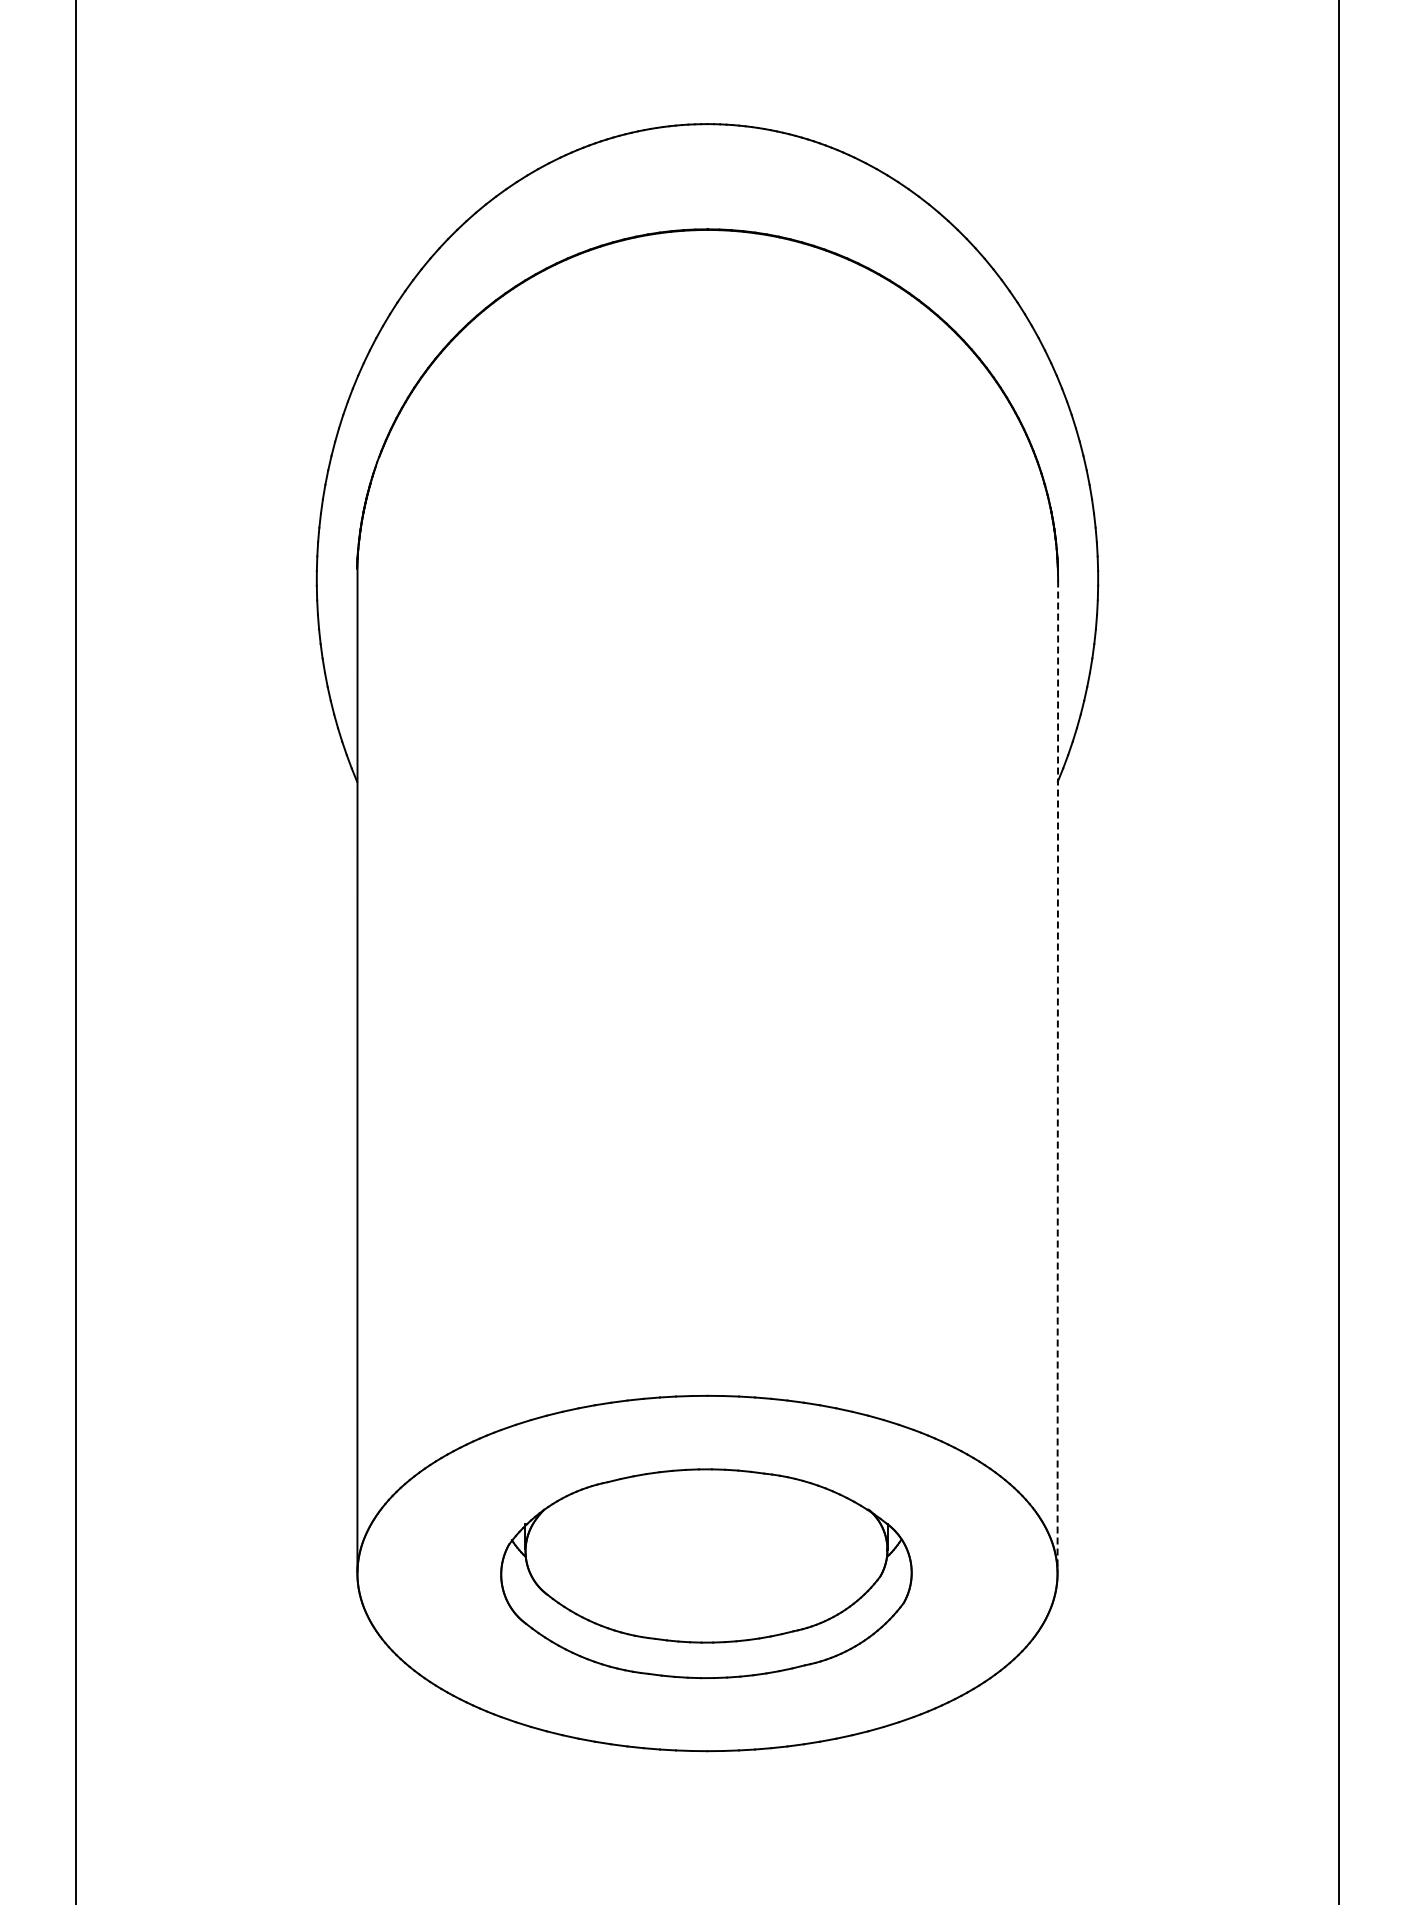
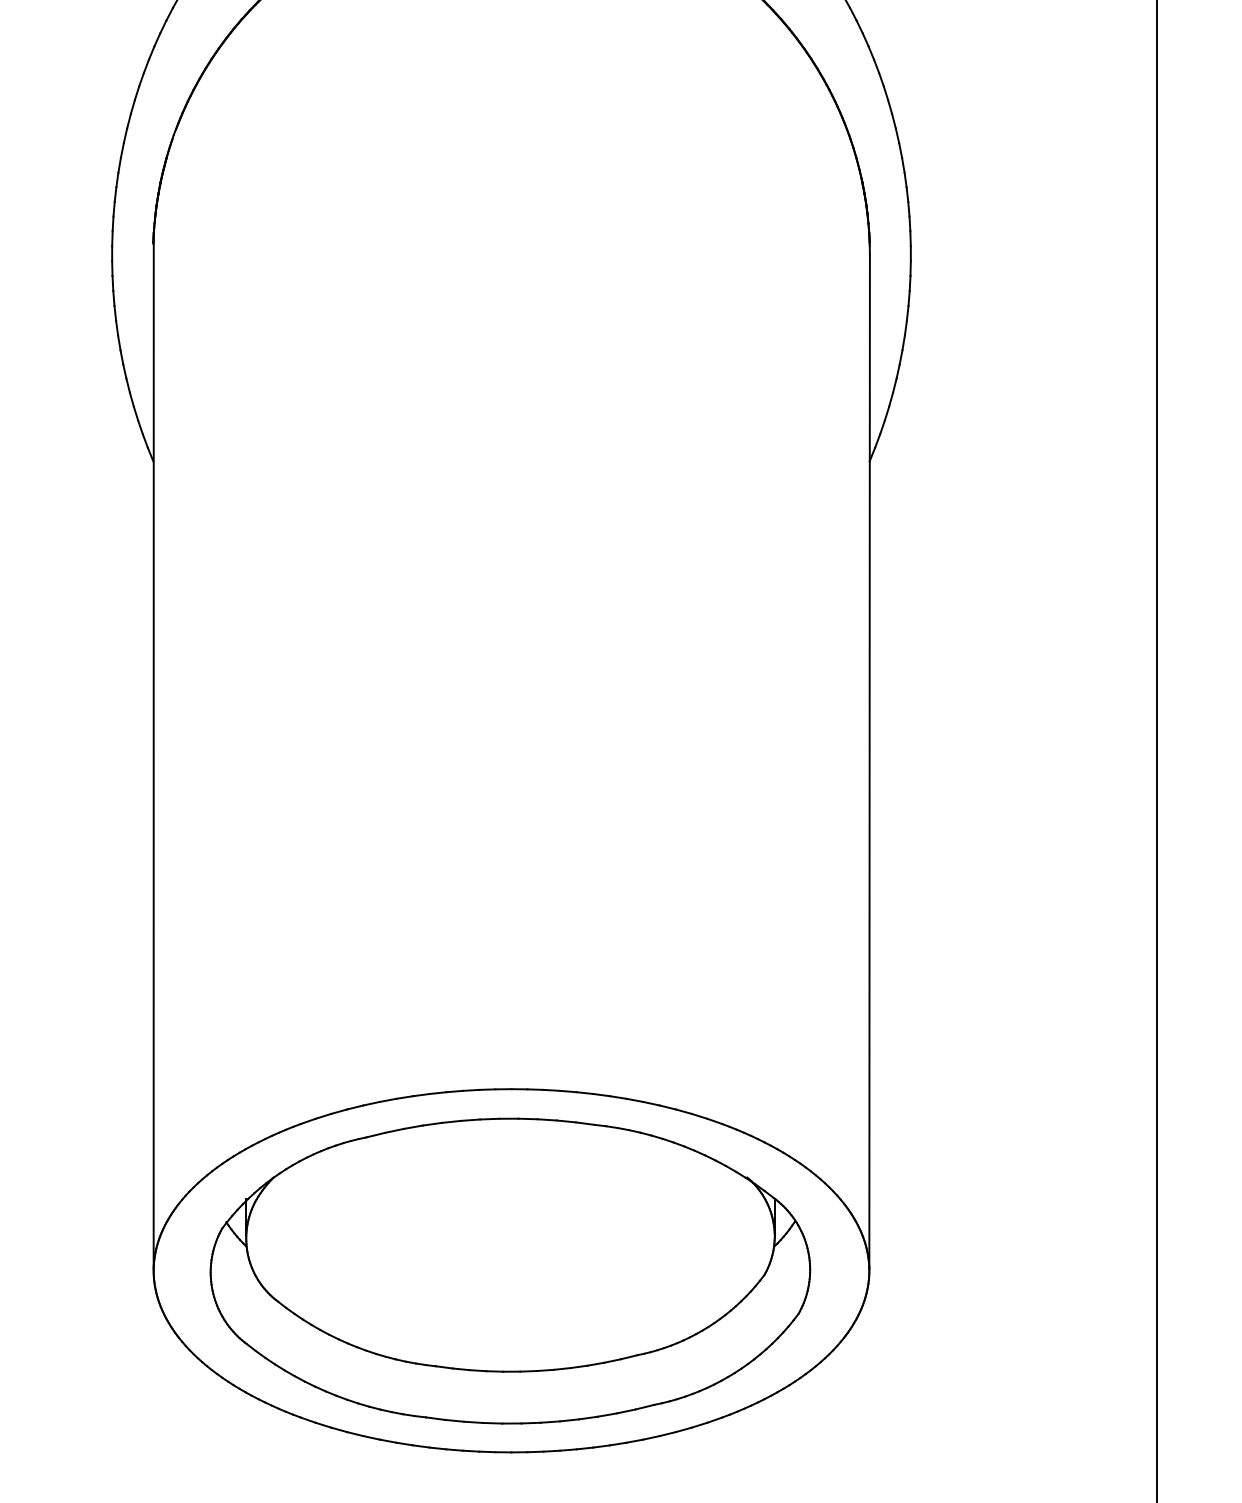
line: (1057, 1076) -> (869, 762), dashed -> solid
part: (706, 1573) -> (510, 1270), size x1.43

